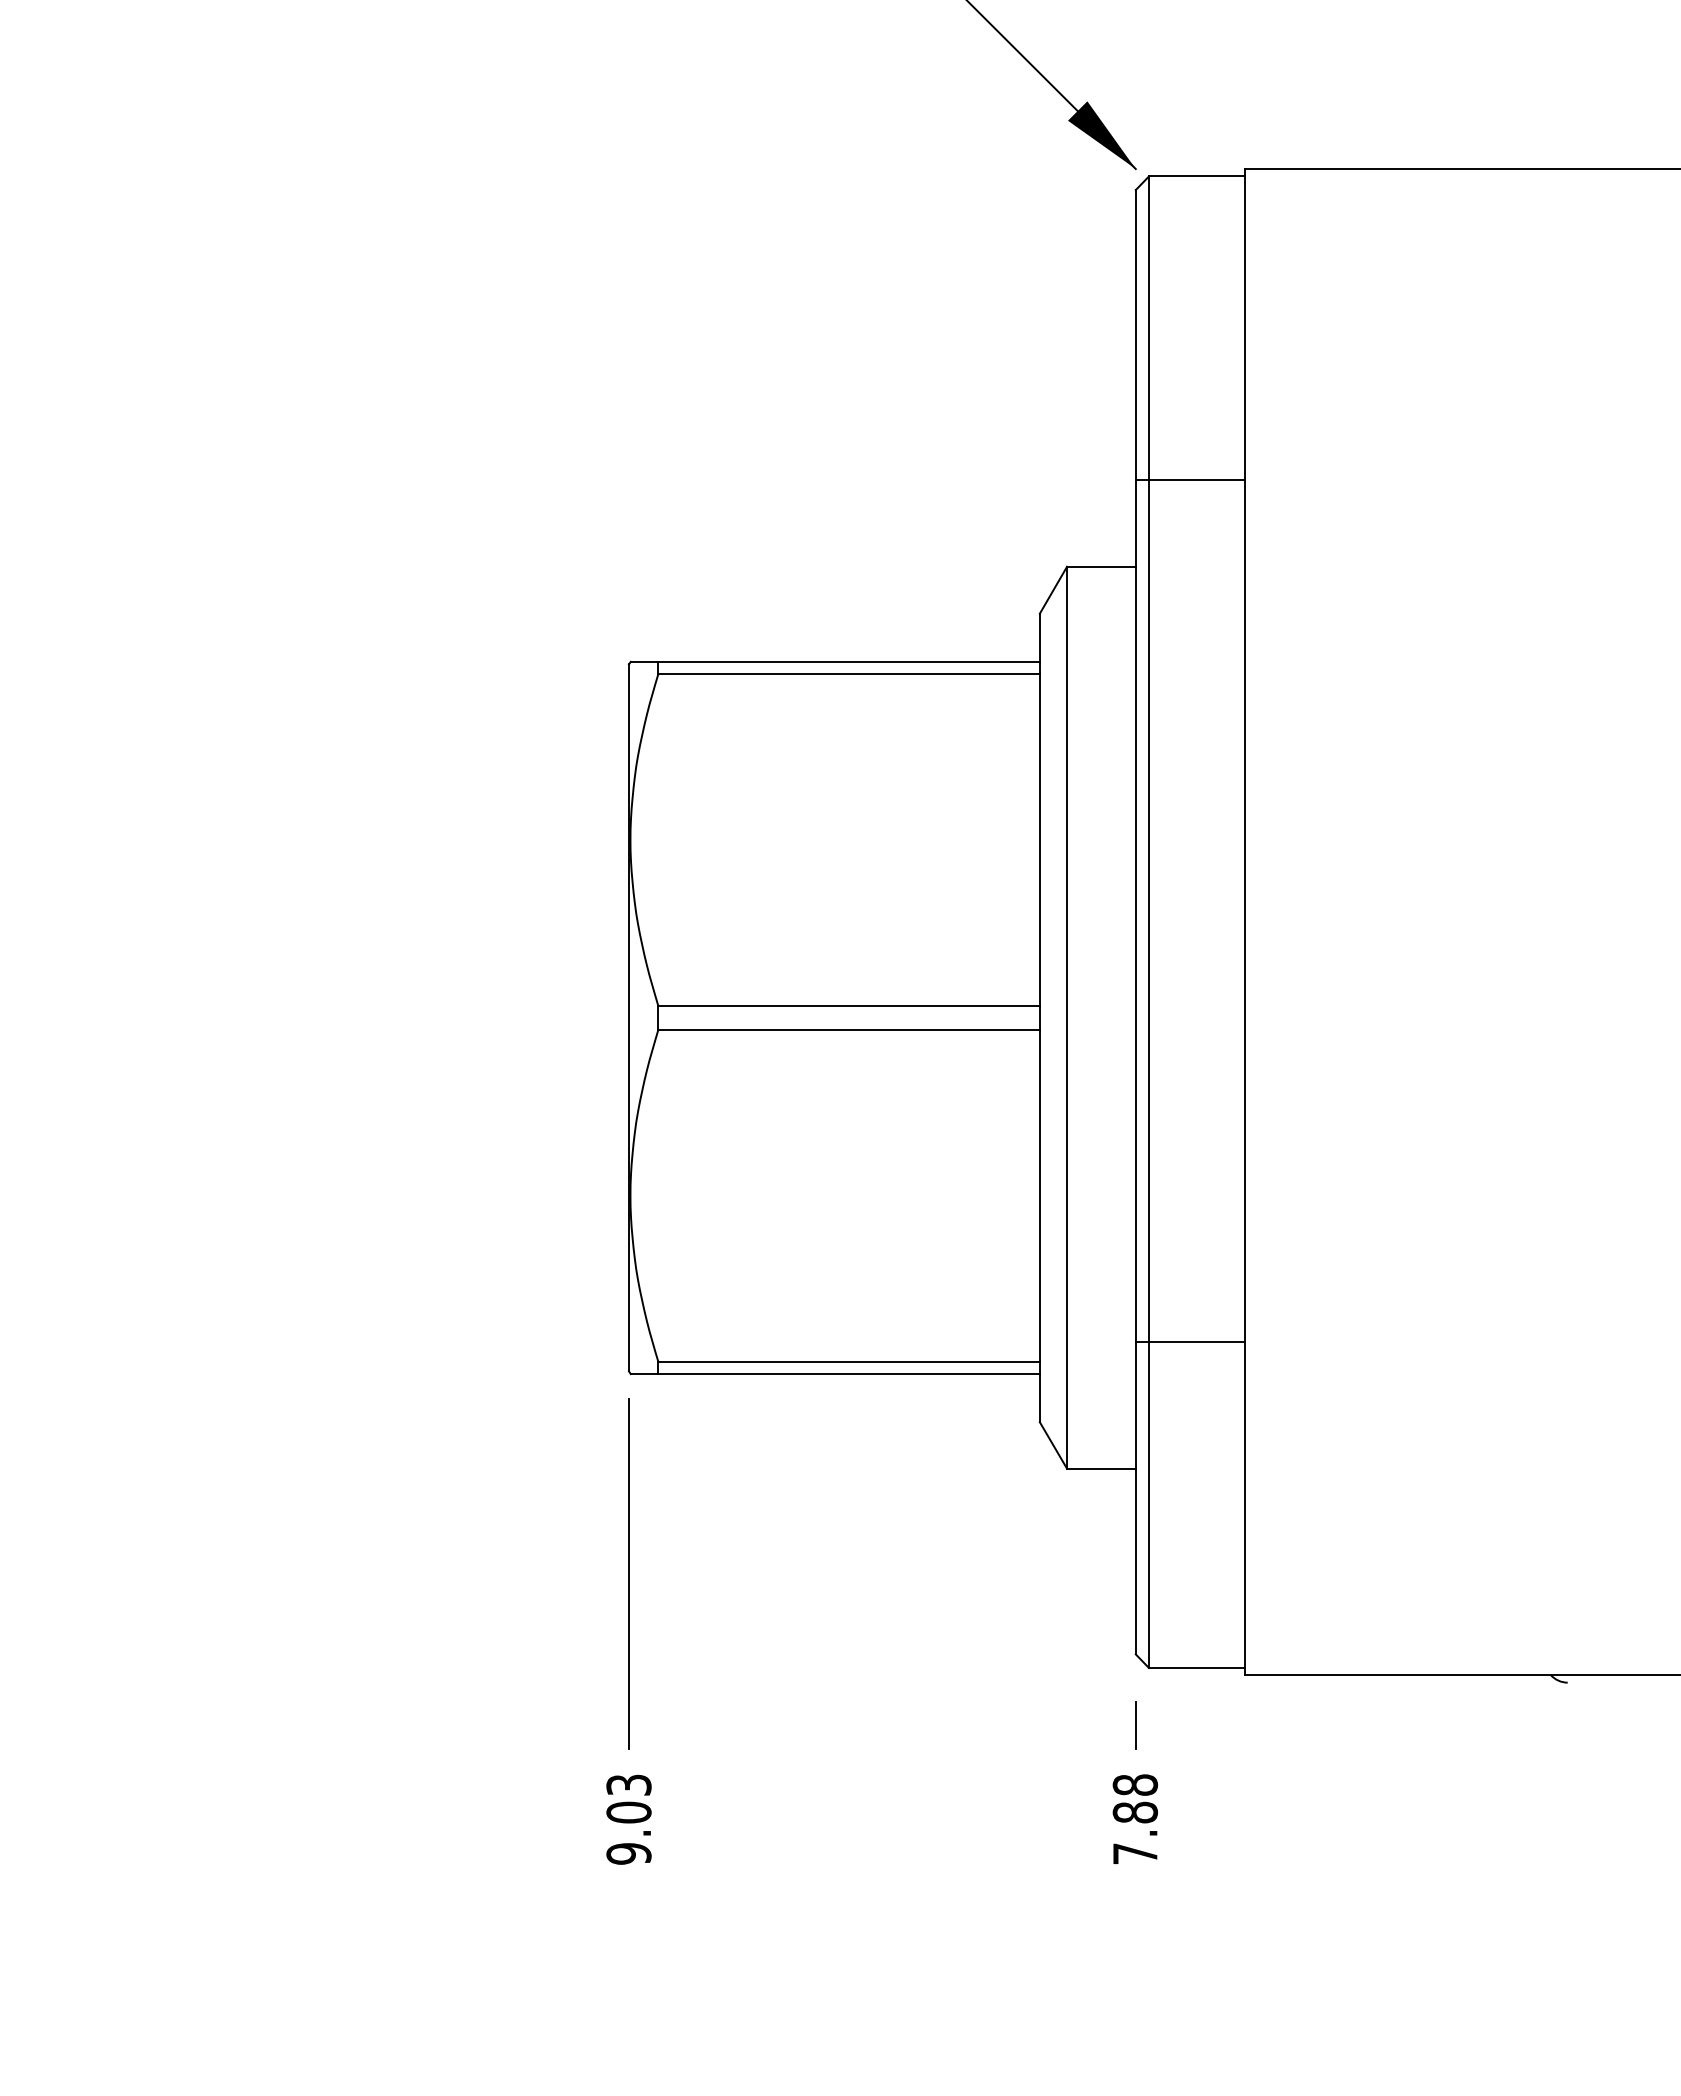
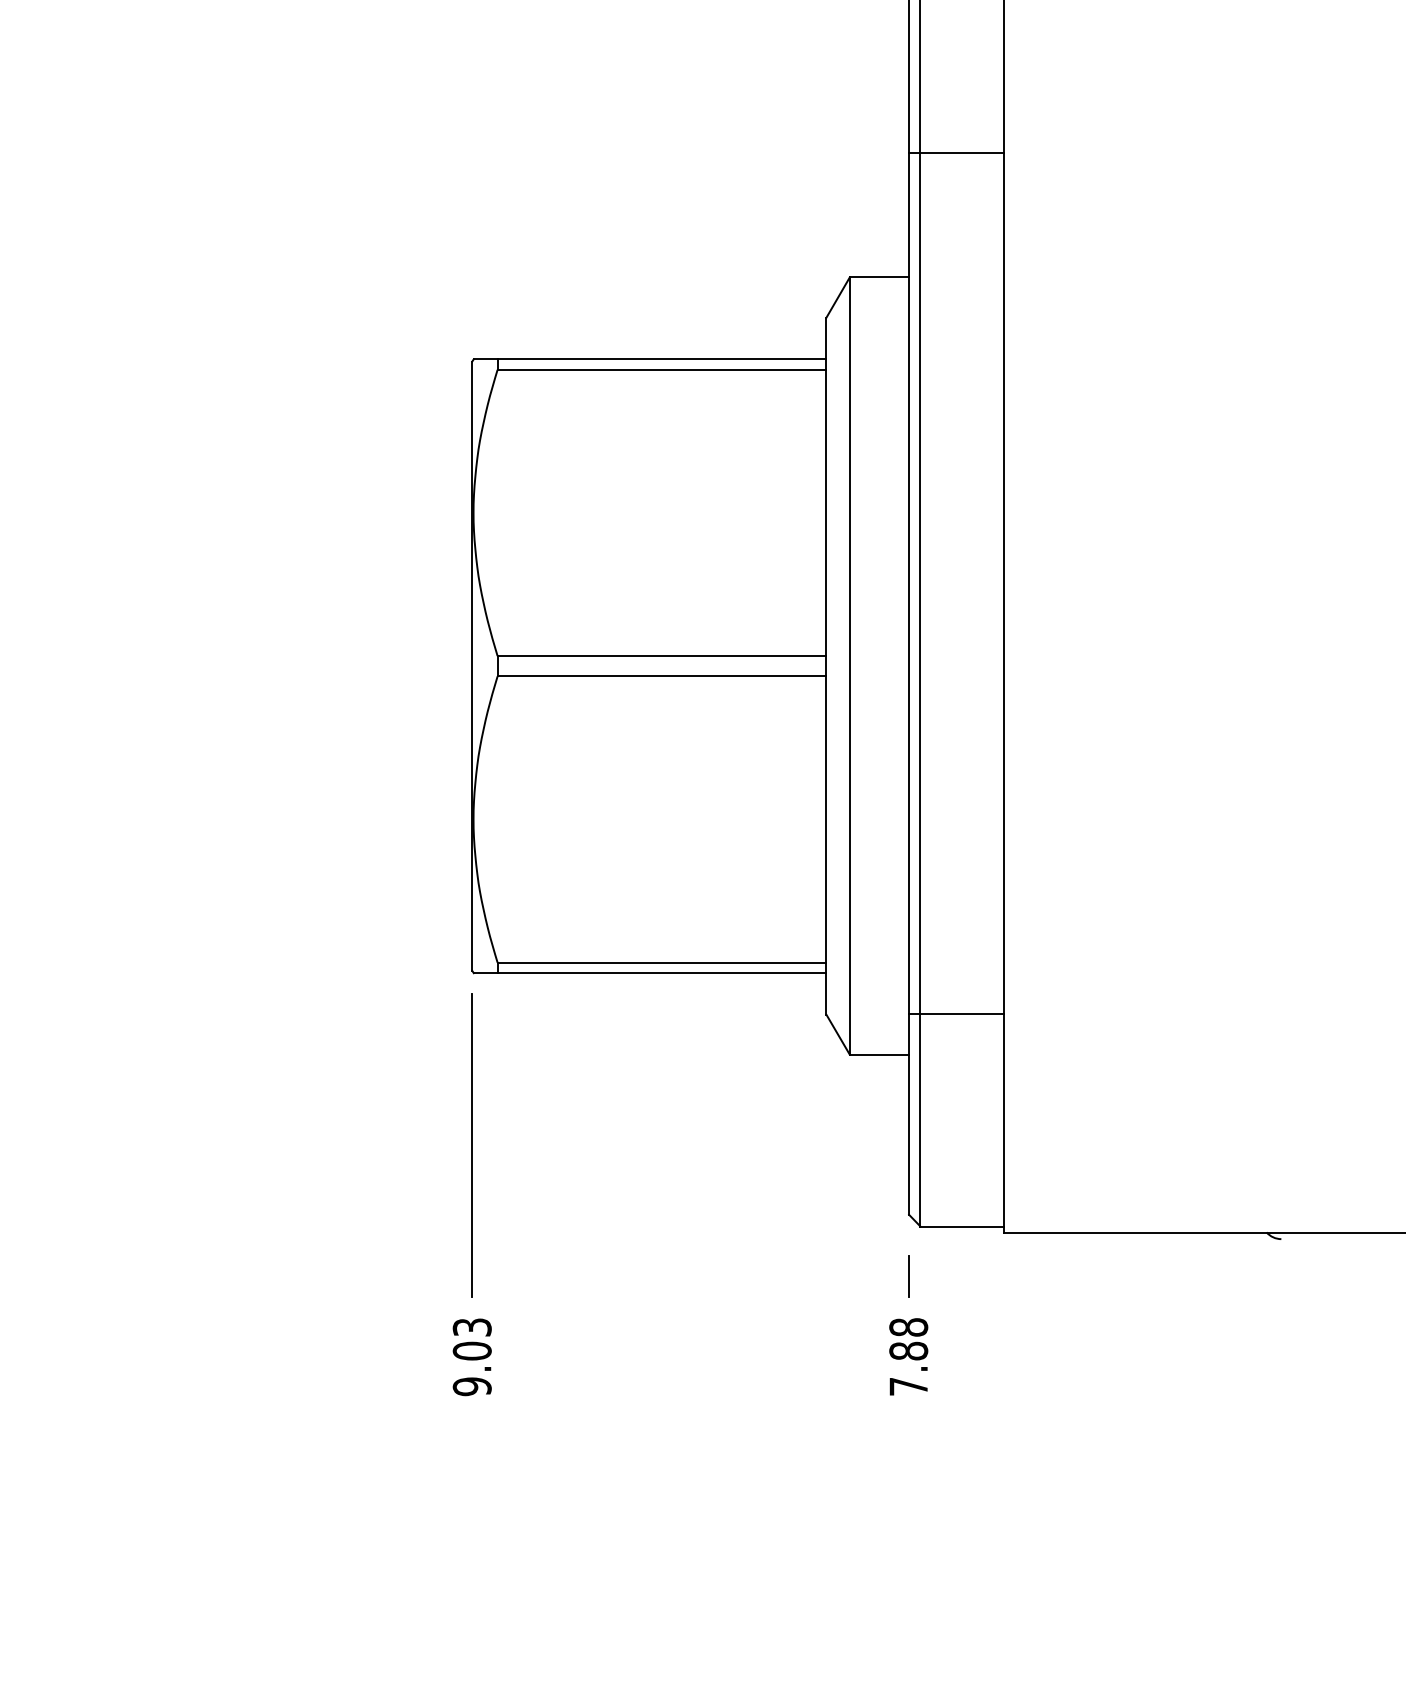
line: (1190, 479) -> (956, 153), moved
line: (1190, 1341) -> (956, 1014), moved

